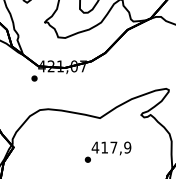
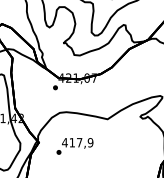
text: (107, 152) -> (74, 146), moved

